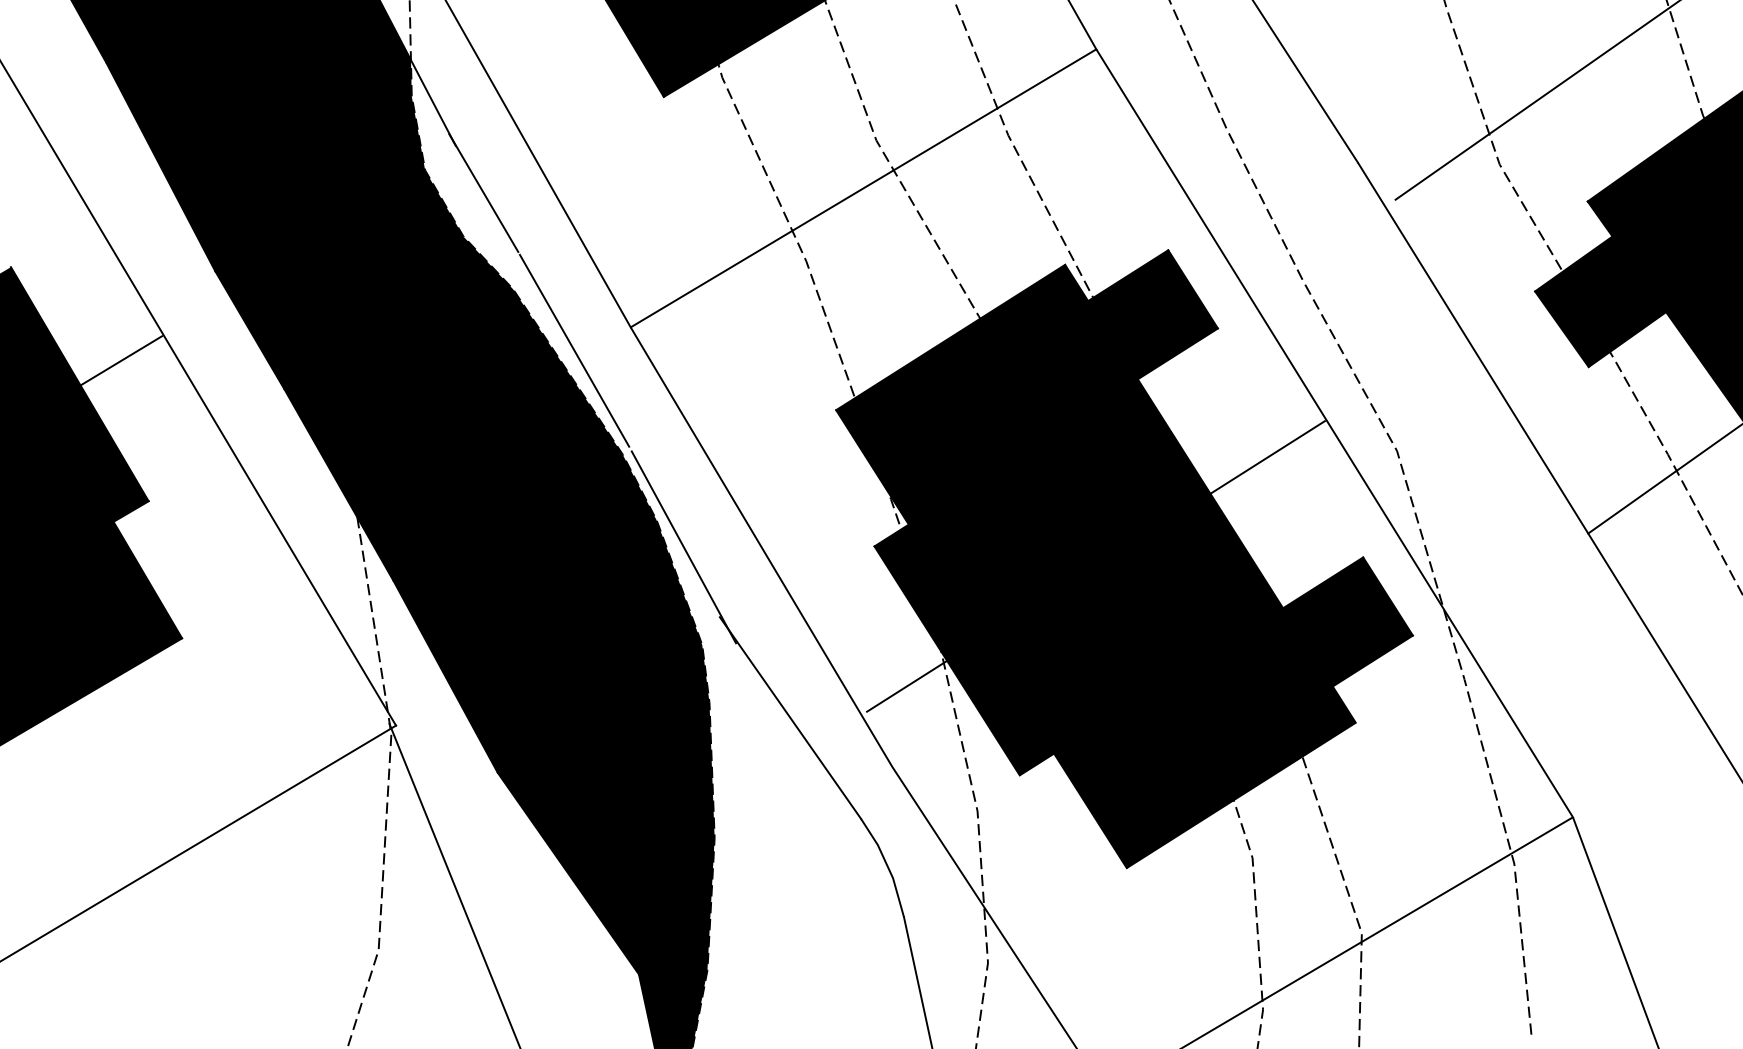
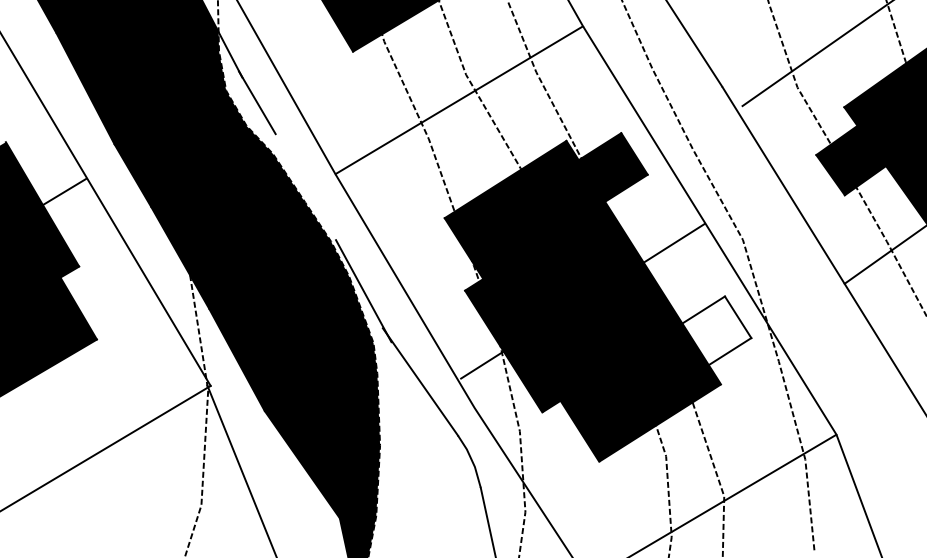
line: (574, 350) -> (305, 186), removed
fill: (1347, 621) -> (716, 330), removed

